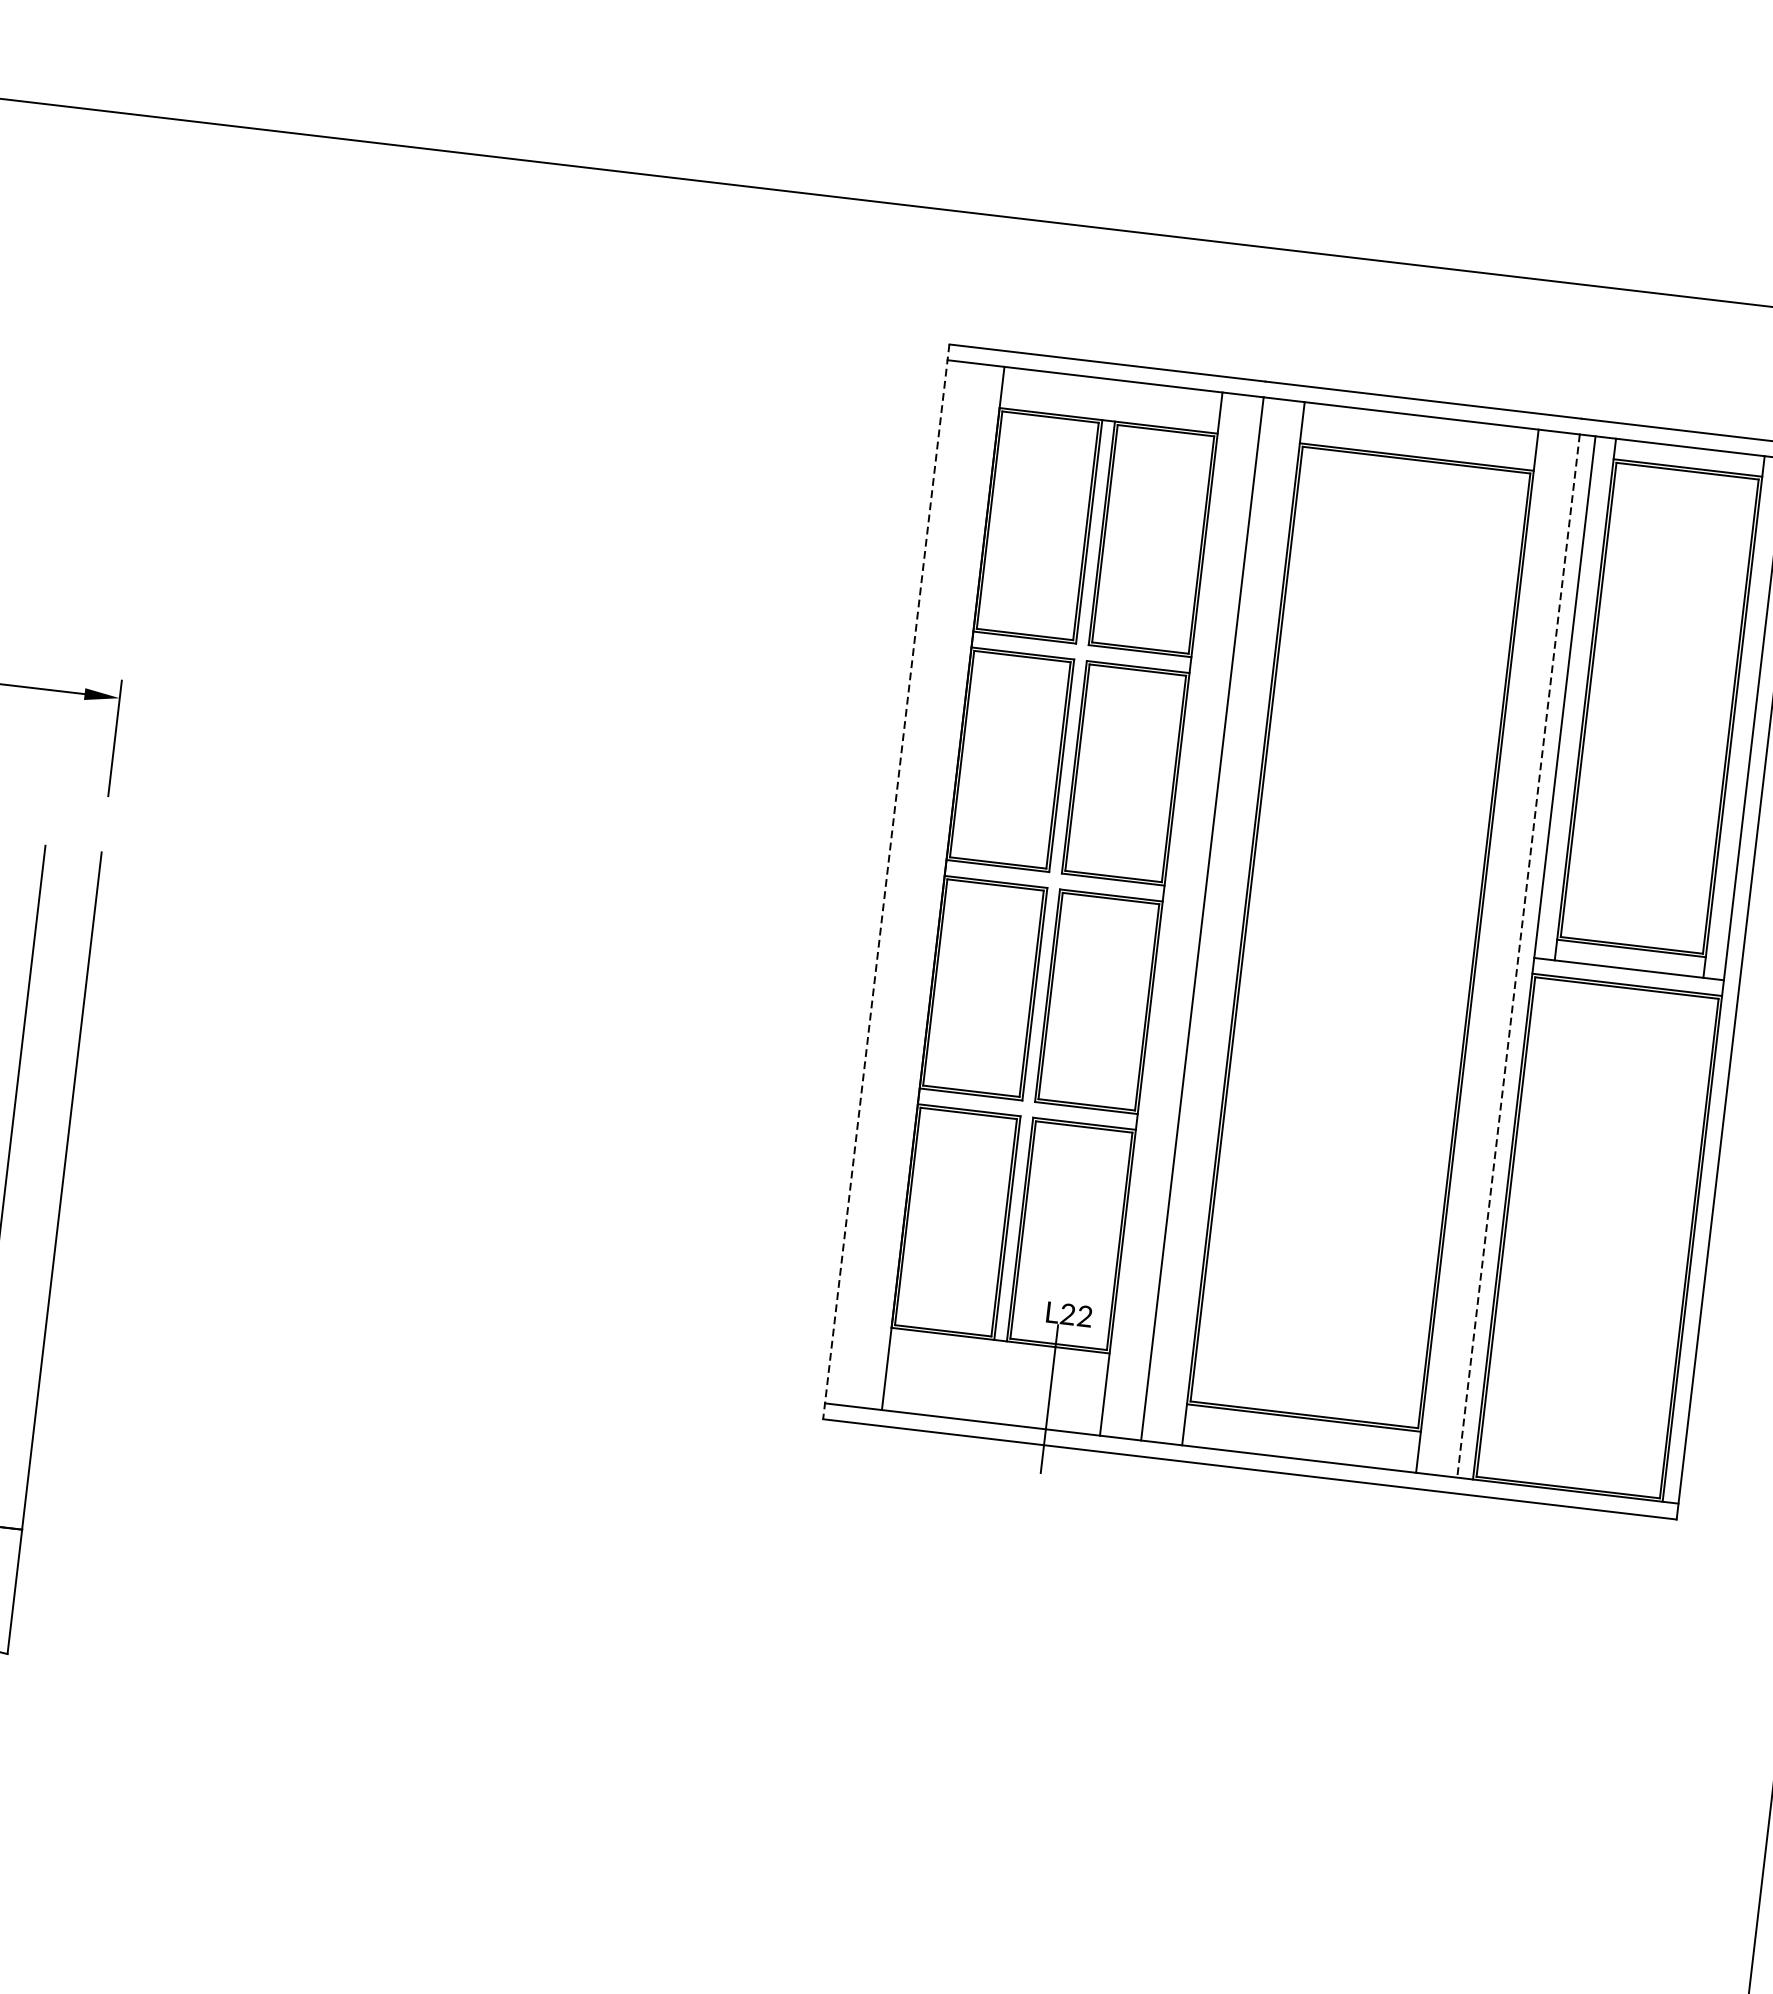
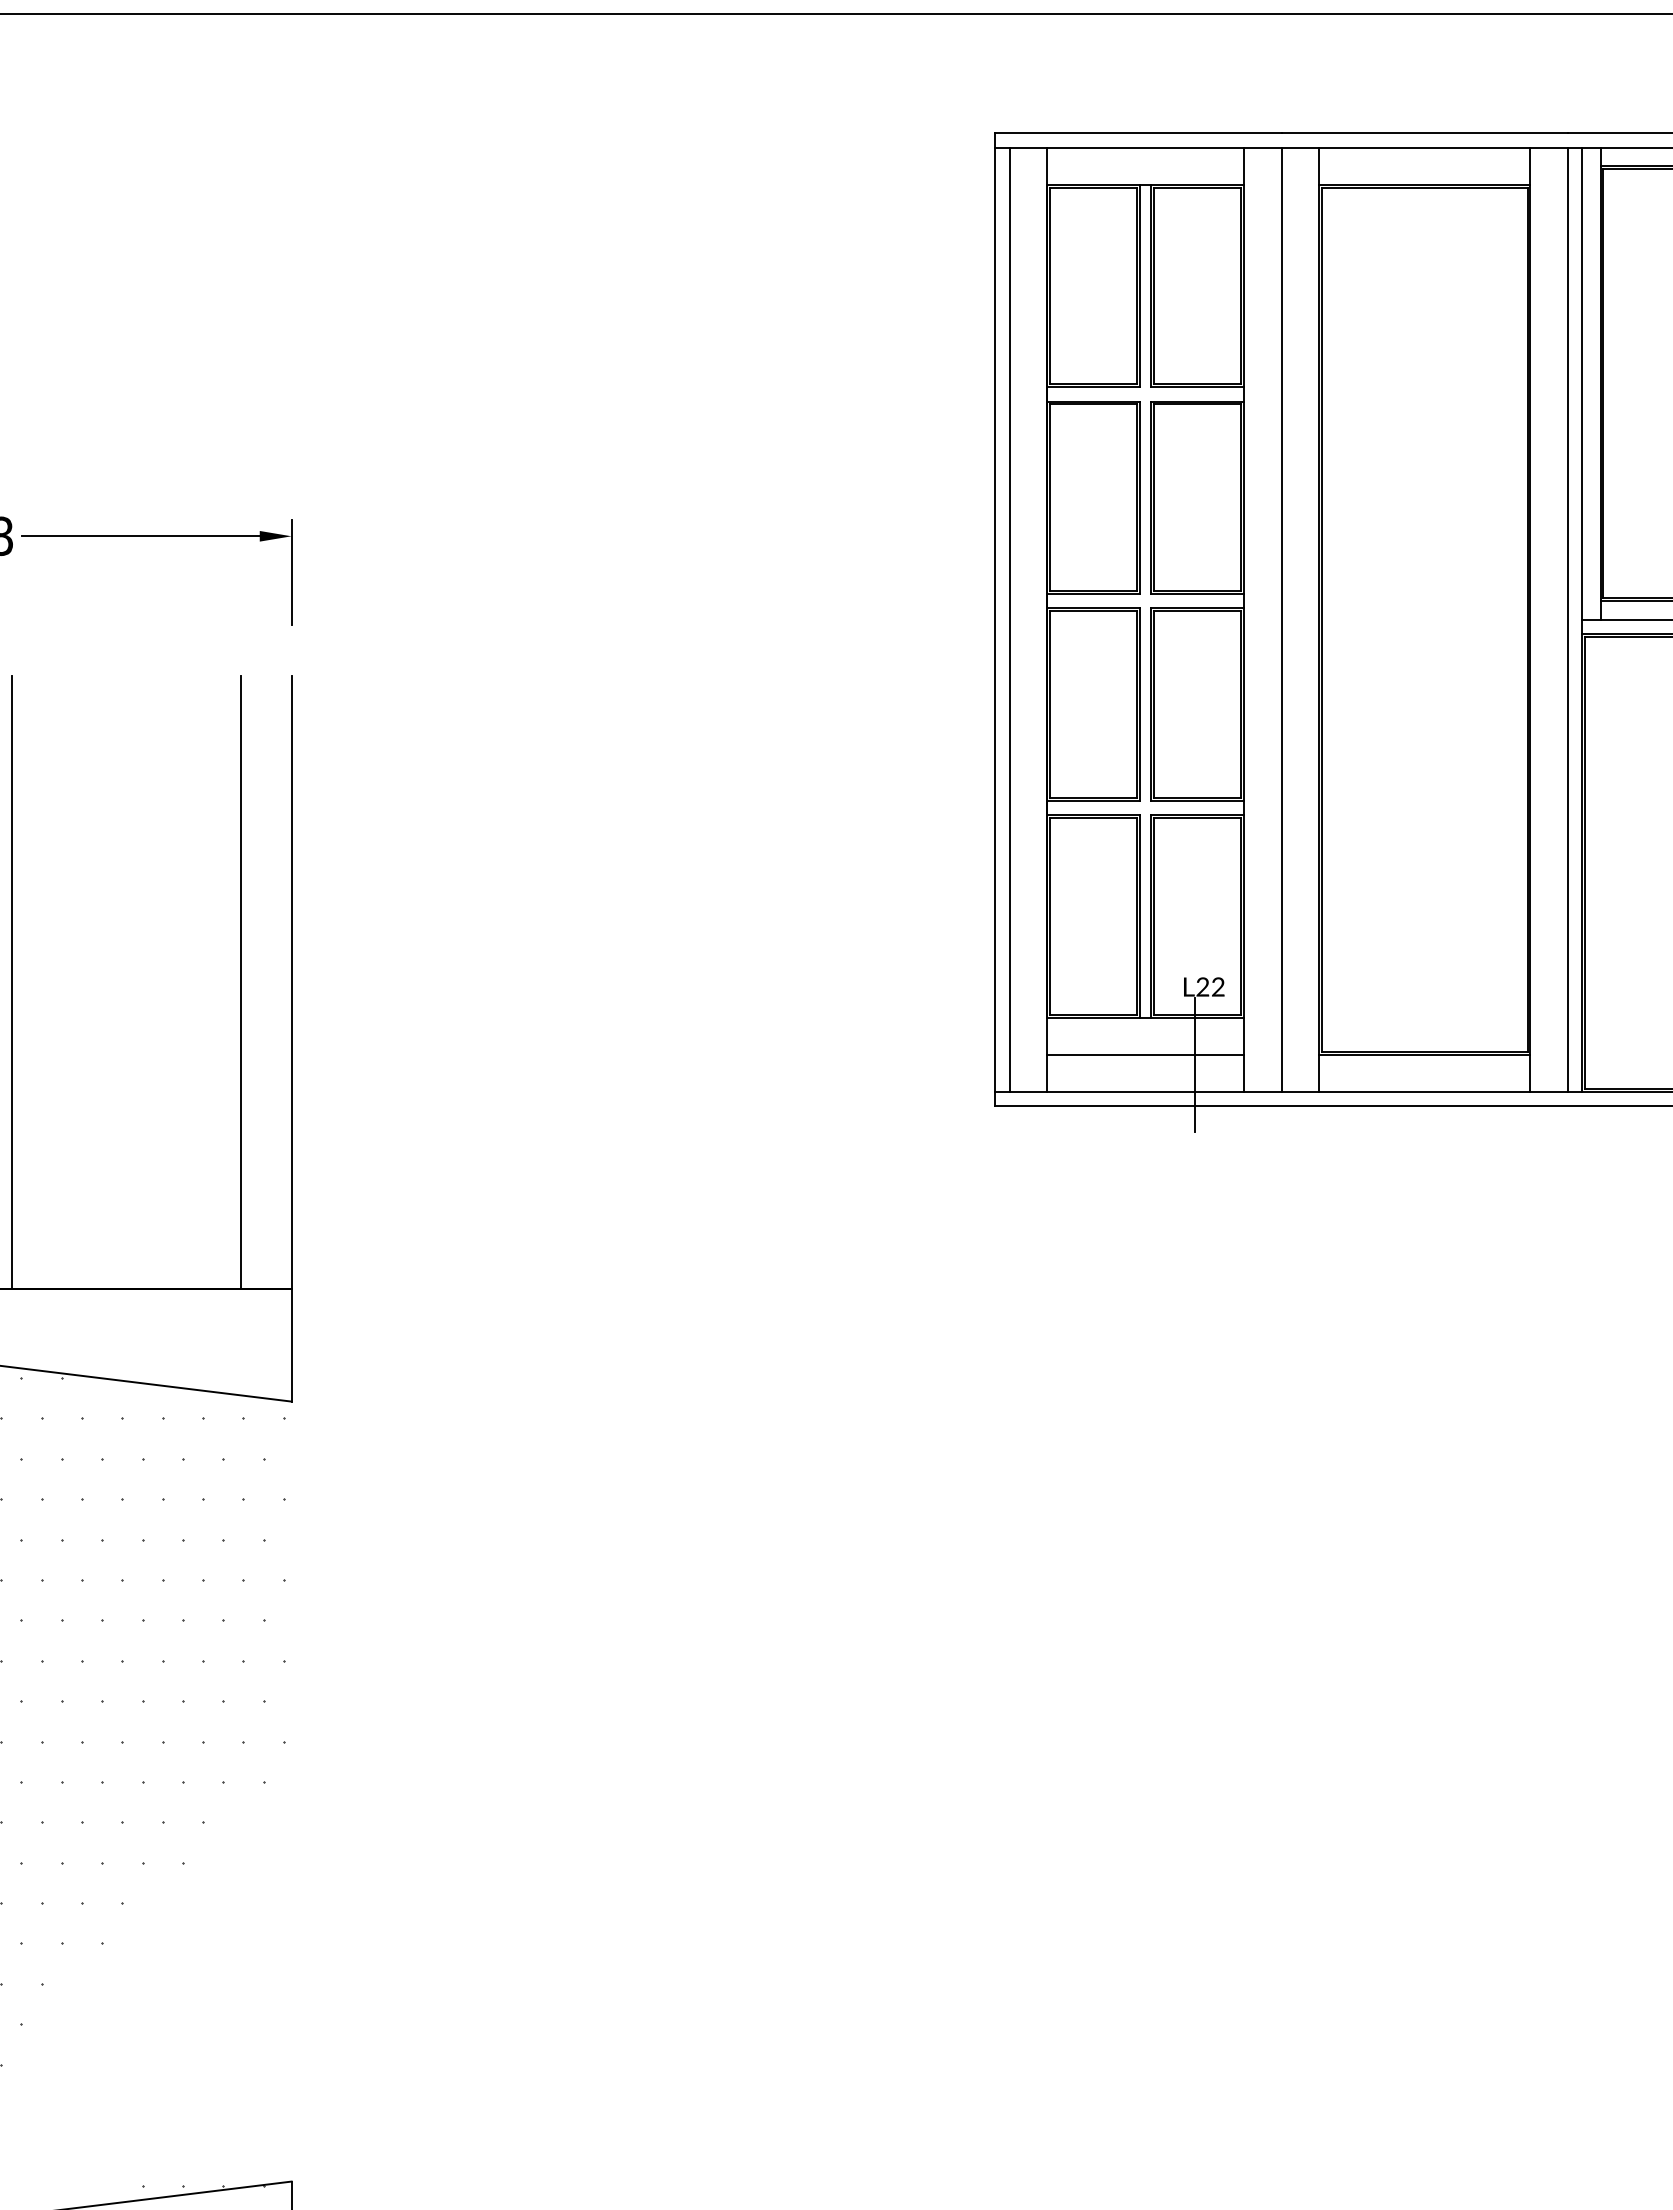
line: (886, 881) -> (995, 619), dashed -> solid
line: (902, 883) -> (1009, 619), added
line: (1518, 956) -> (1567, 620), dashed -> solid
line: (995, 1381) -> (1145, 1054), added

